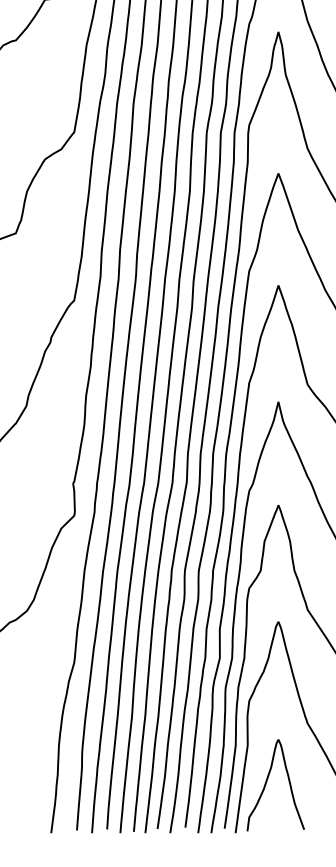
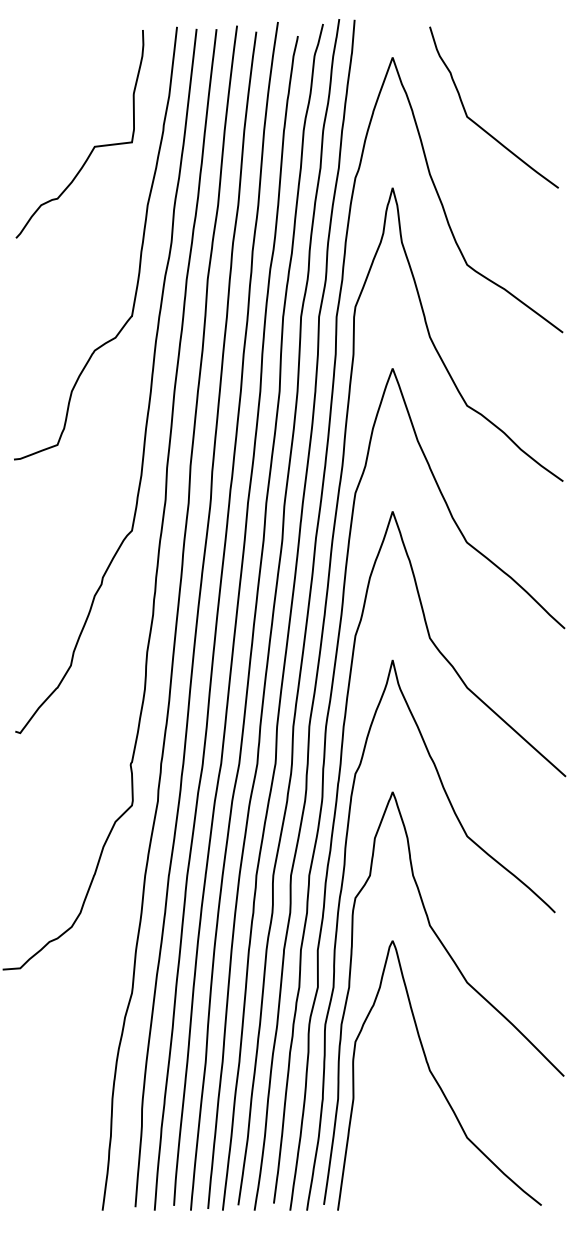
curve: (267, 781) -> (378, 1144), removed

